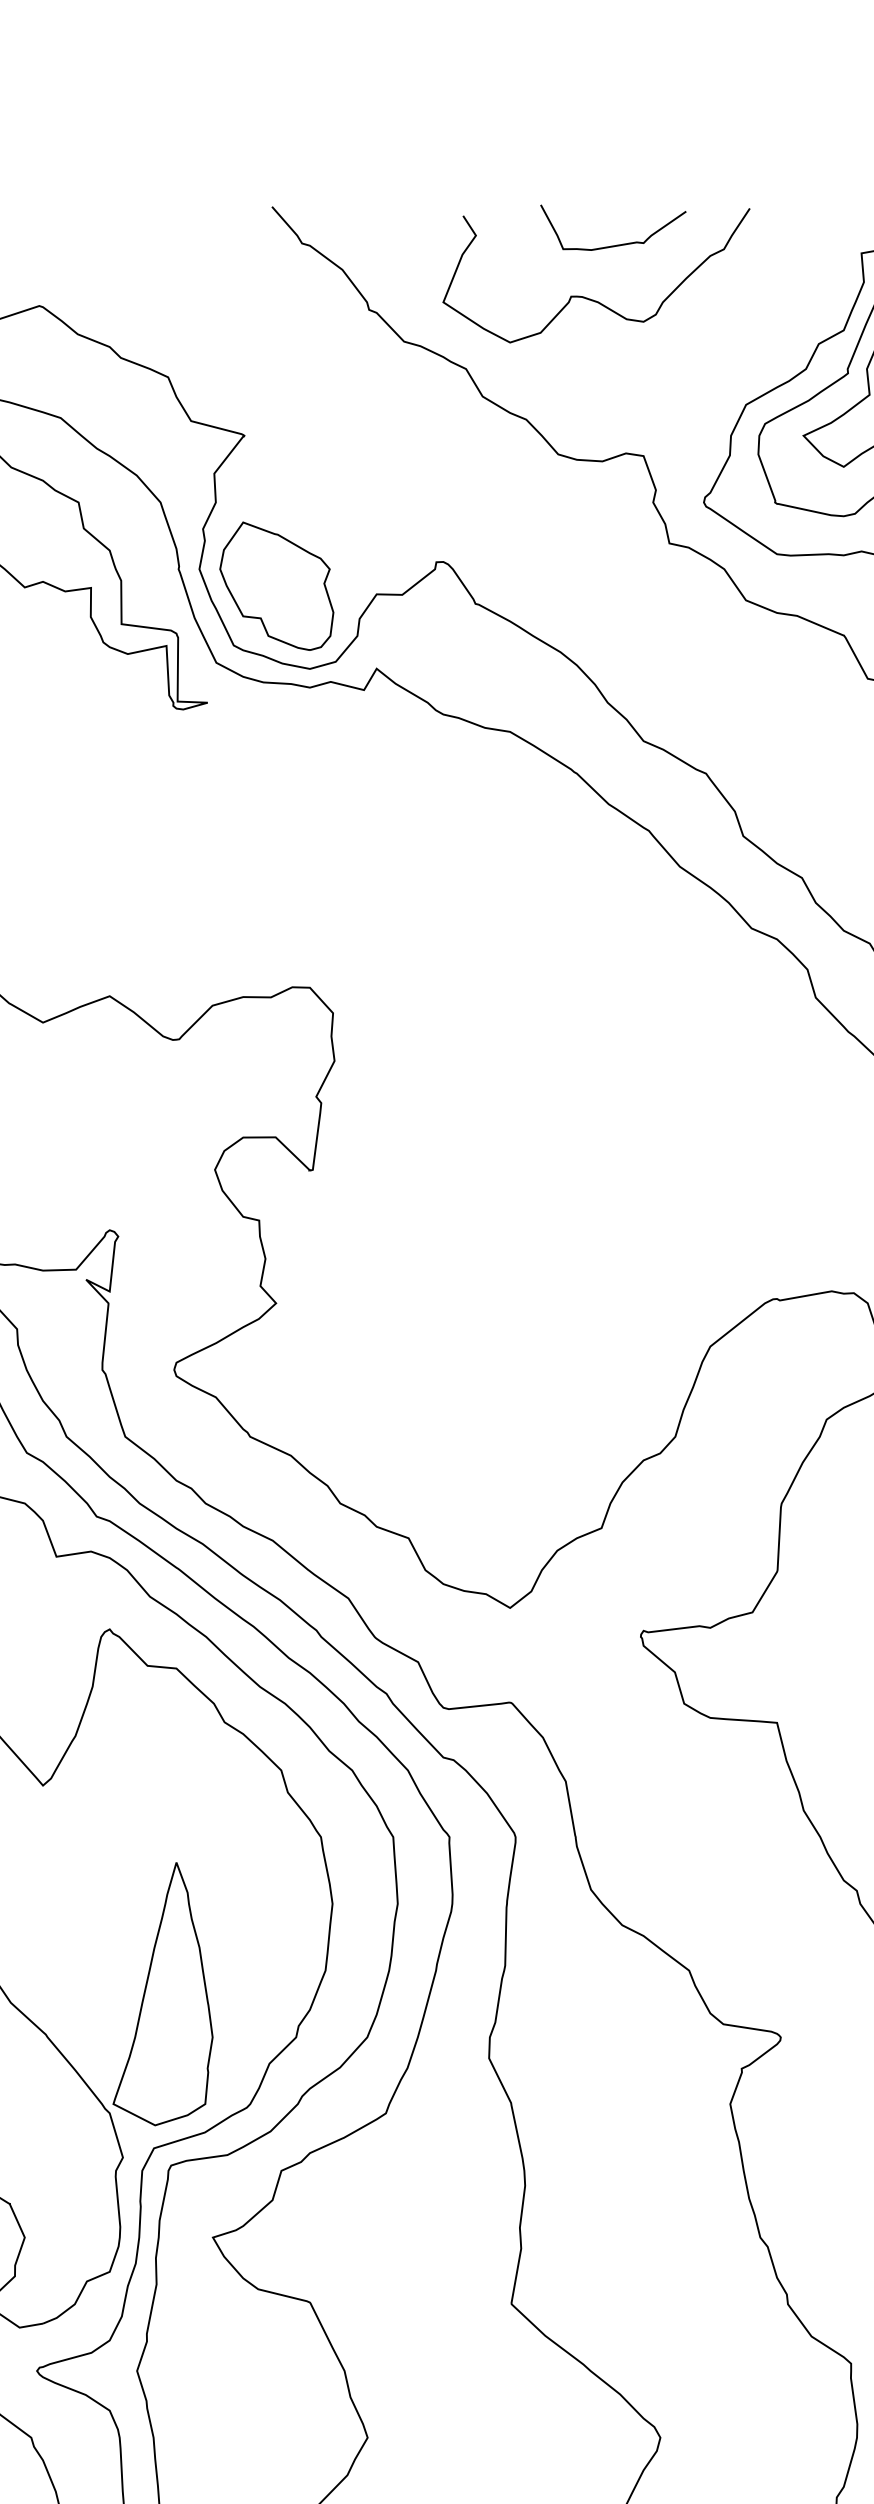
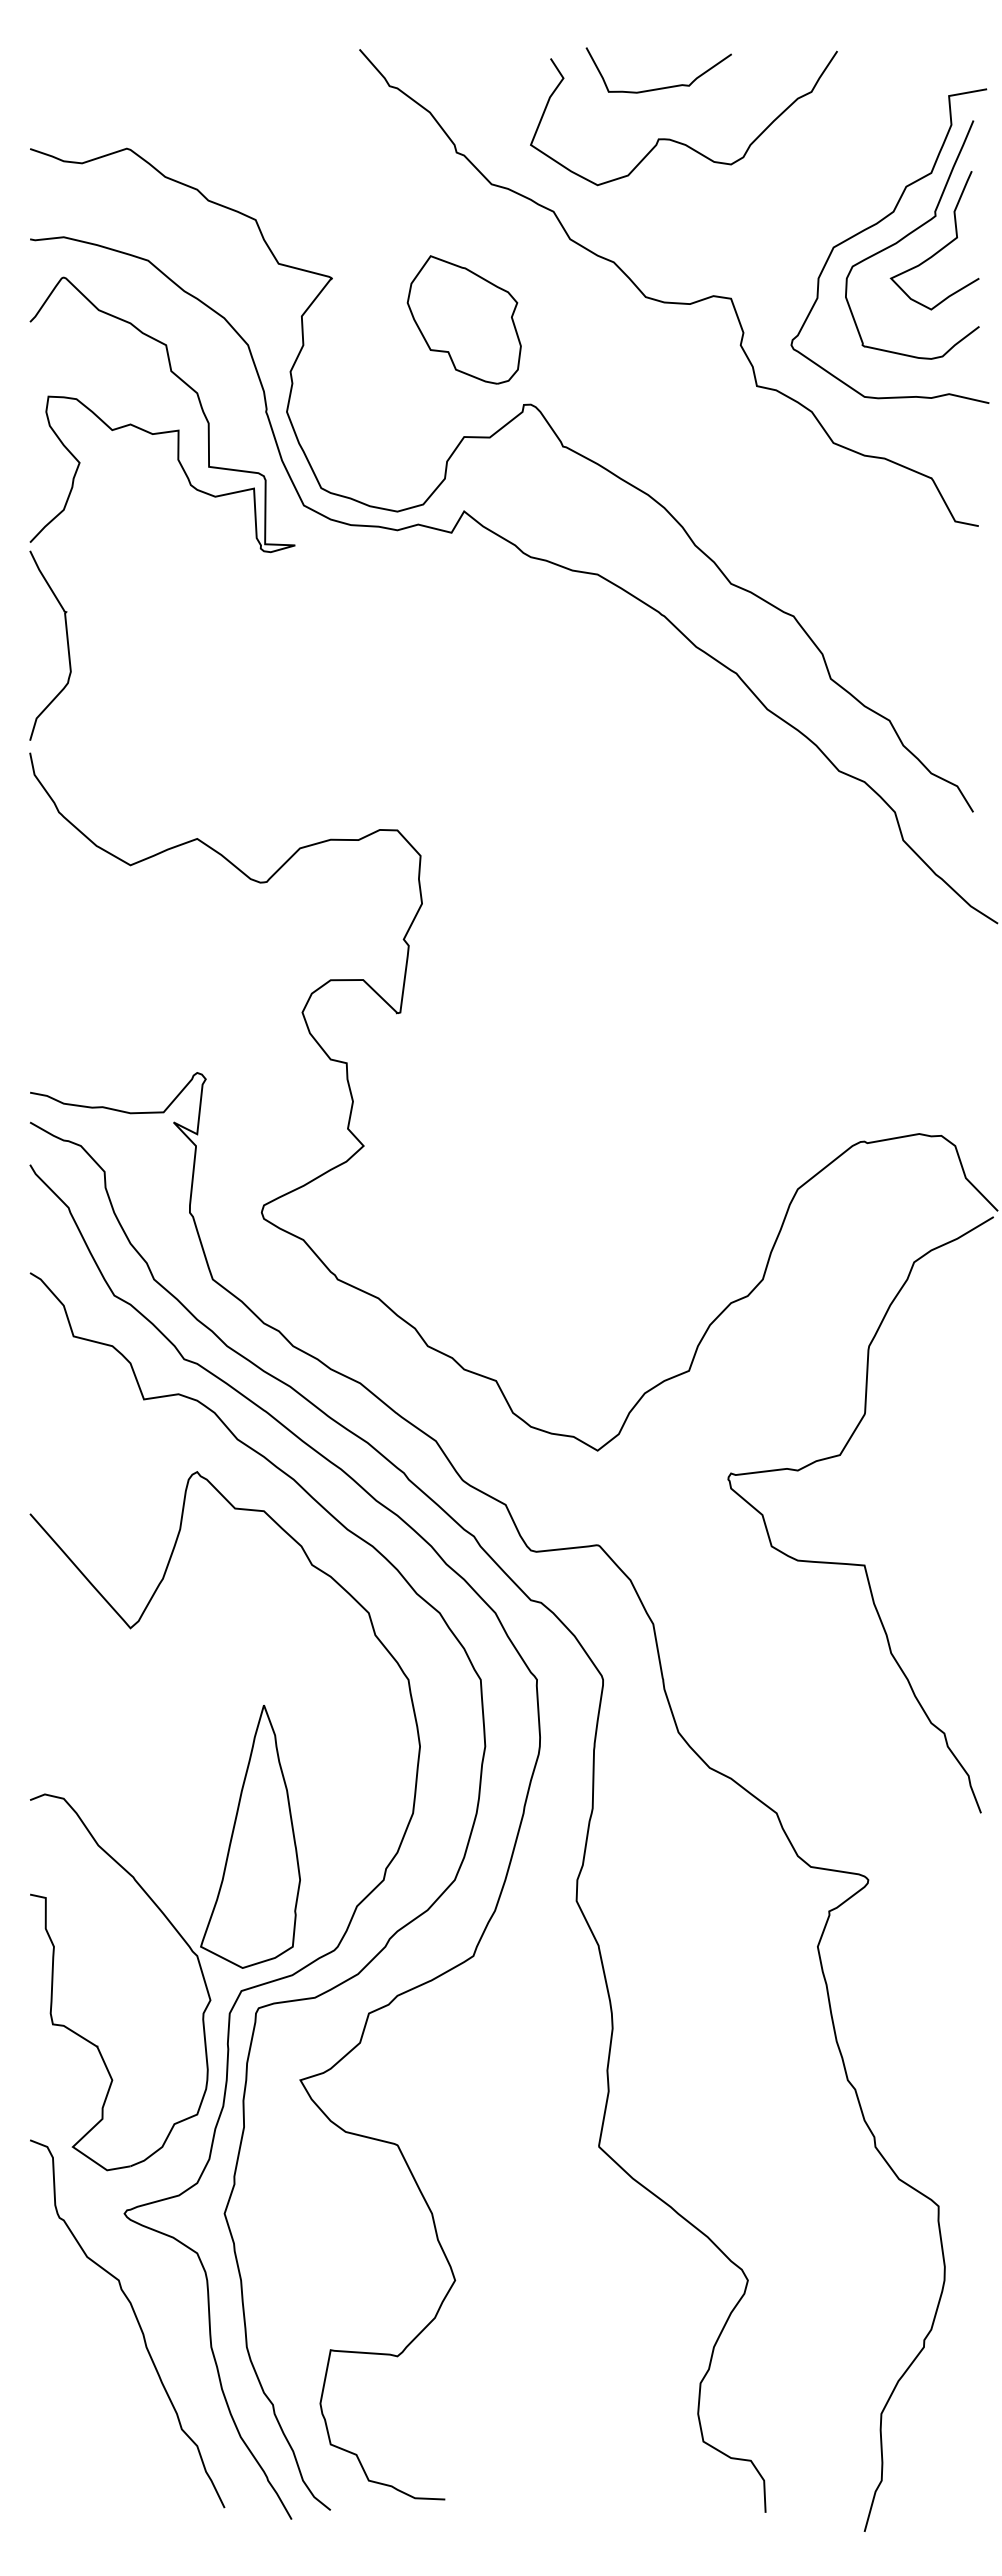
curve: (615, 244) -> (660, 87), moved
part: (276, 585) -> (463, 319), moved

